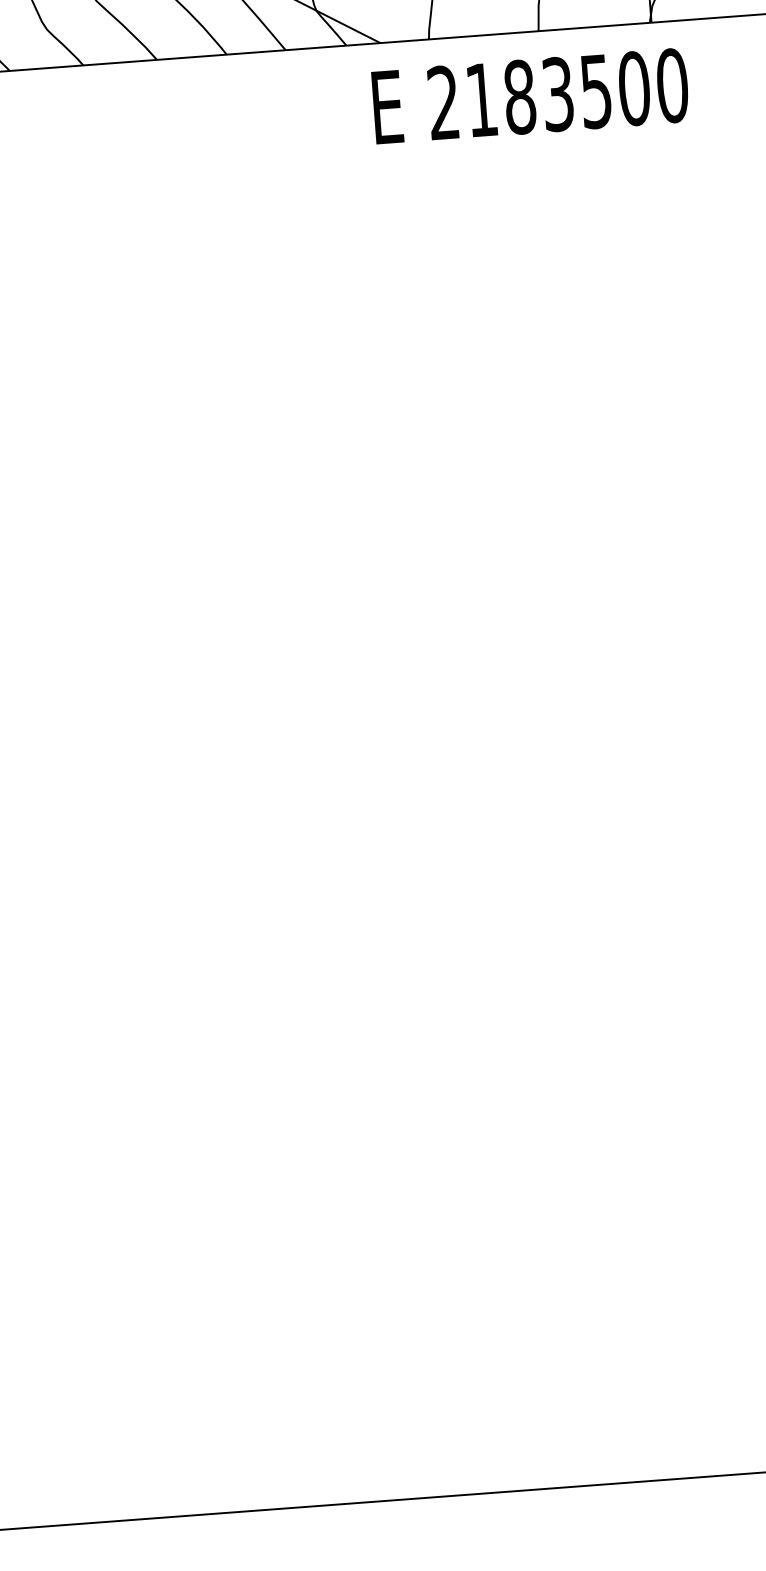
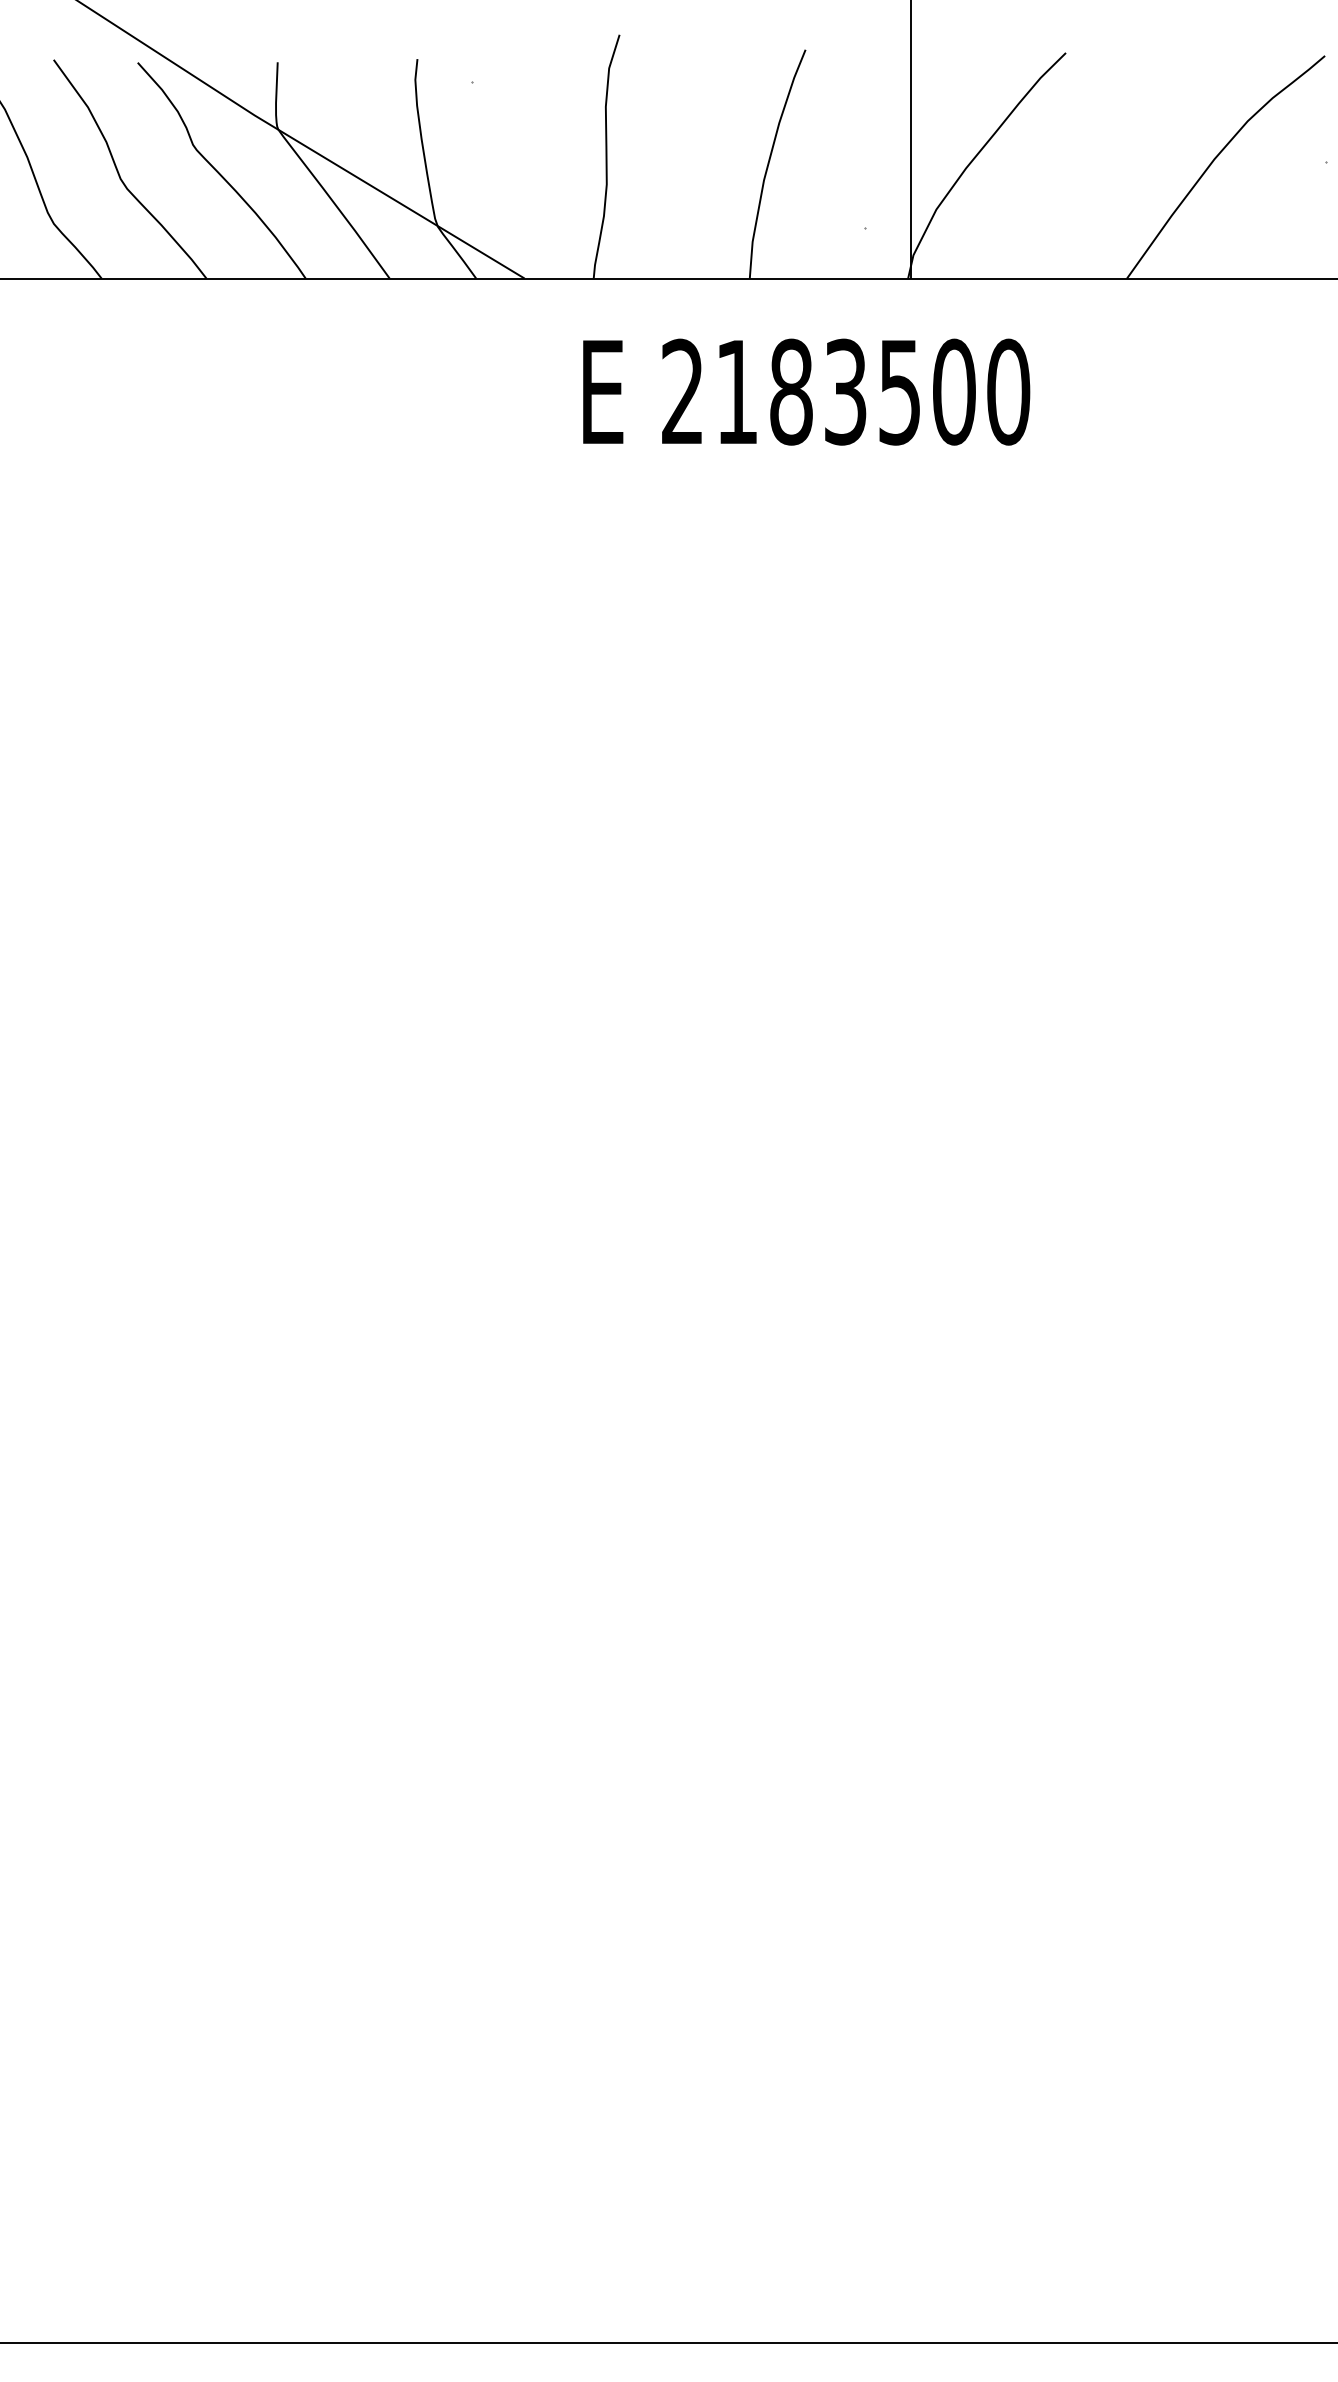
text: (530, 96) -> (806, 391), moved

